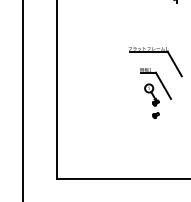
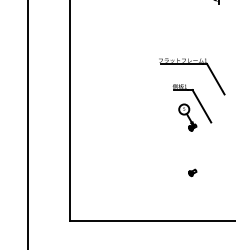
part: (155, 115) -> (192, 172), moved

